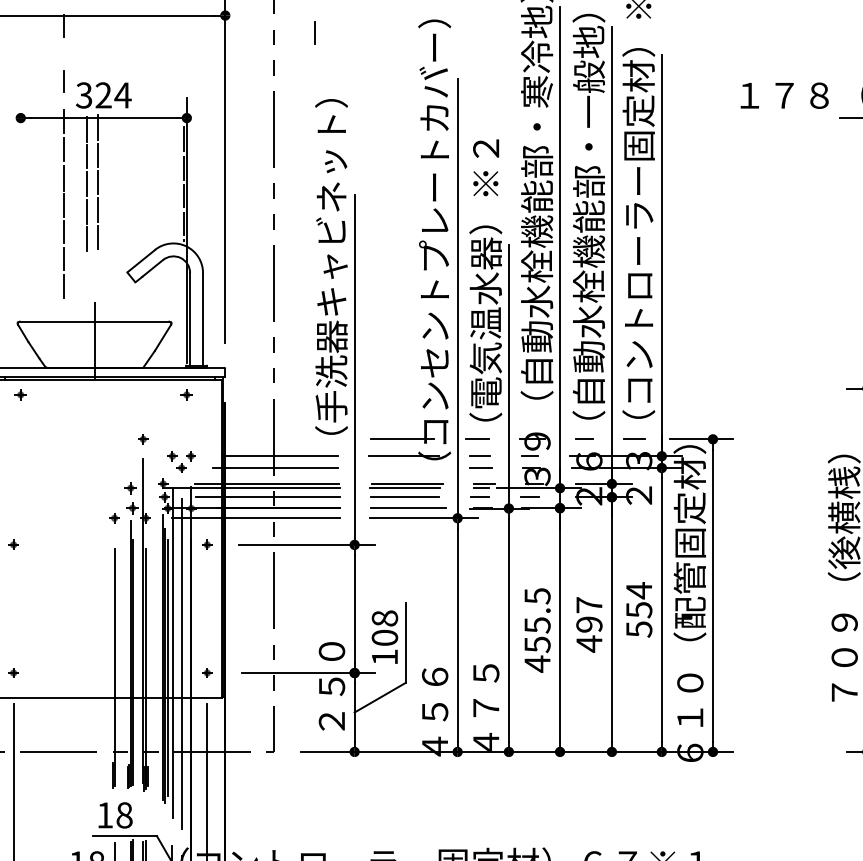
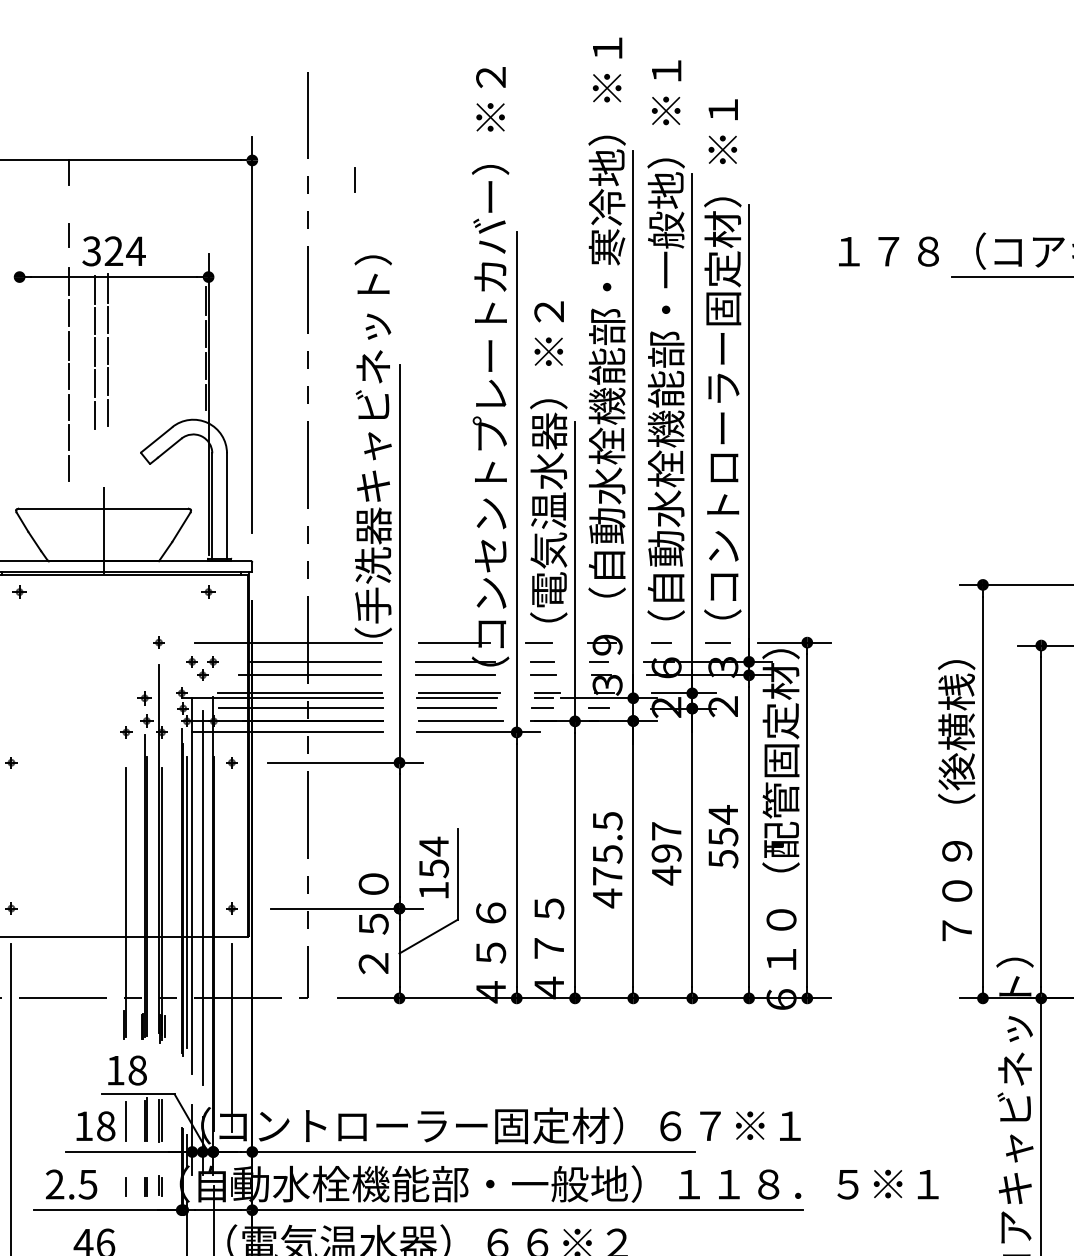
line: (257, 439) -> (288, 642), added
line: (403, 468) -> (455, 675), added
text: (385, 628) -> (434, 857), 108 -> 154
text: (537, 644) -> (607, 876), 455.5 -> 475.5

